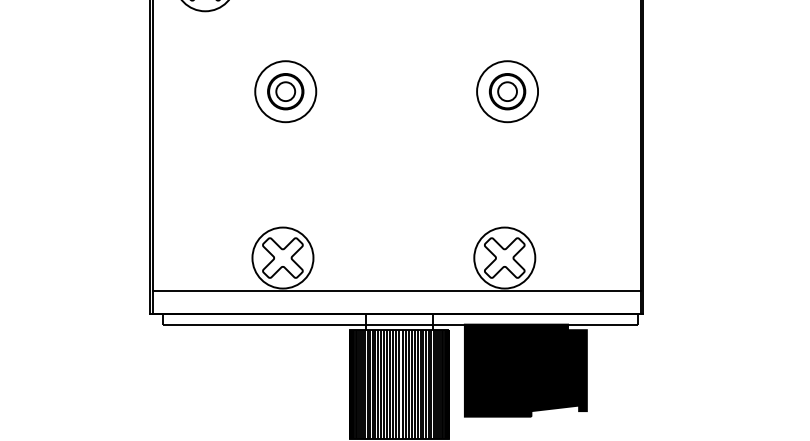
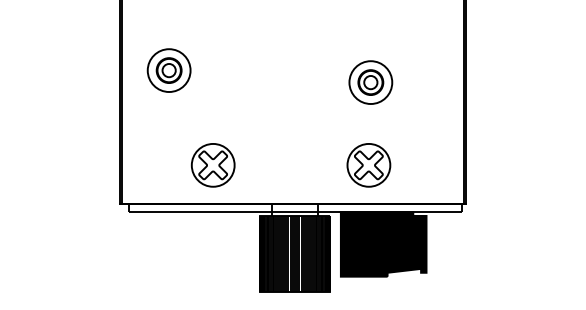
part: (284, 91) -> (168, 70), moved
part: (507, 91) -> (370, 82), moved
line: (395, 291) -> (292, 188), removed

